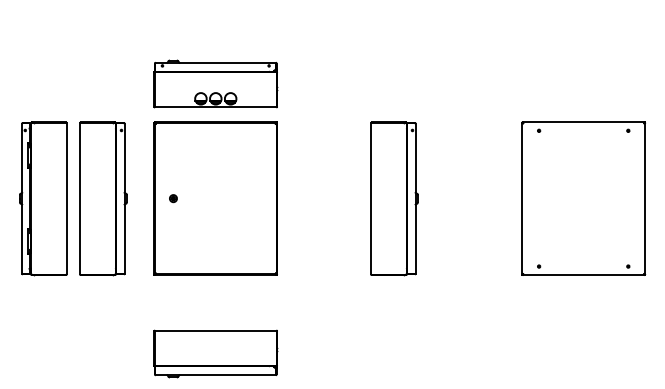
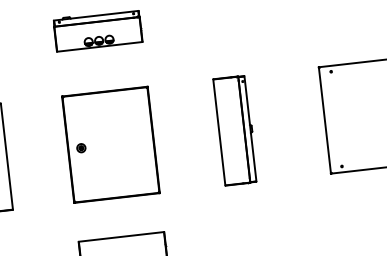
part: (215, 83) -> (97, 30), moved
part: (103, 198) -> (32, 153), removed
part: (173, 198) -> (81, 148), size x1.67

